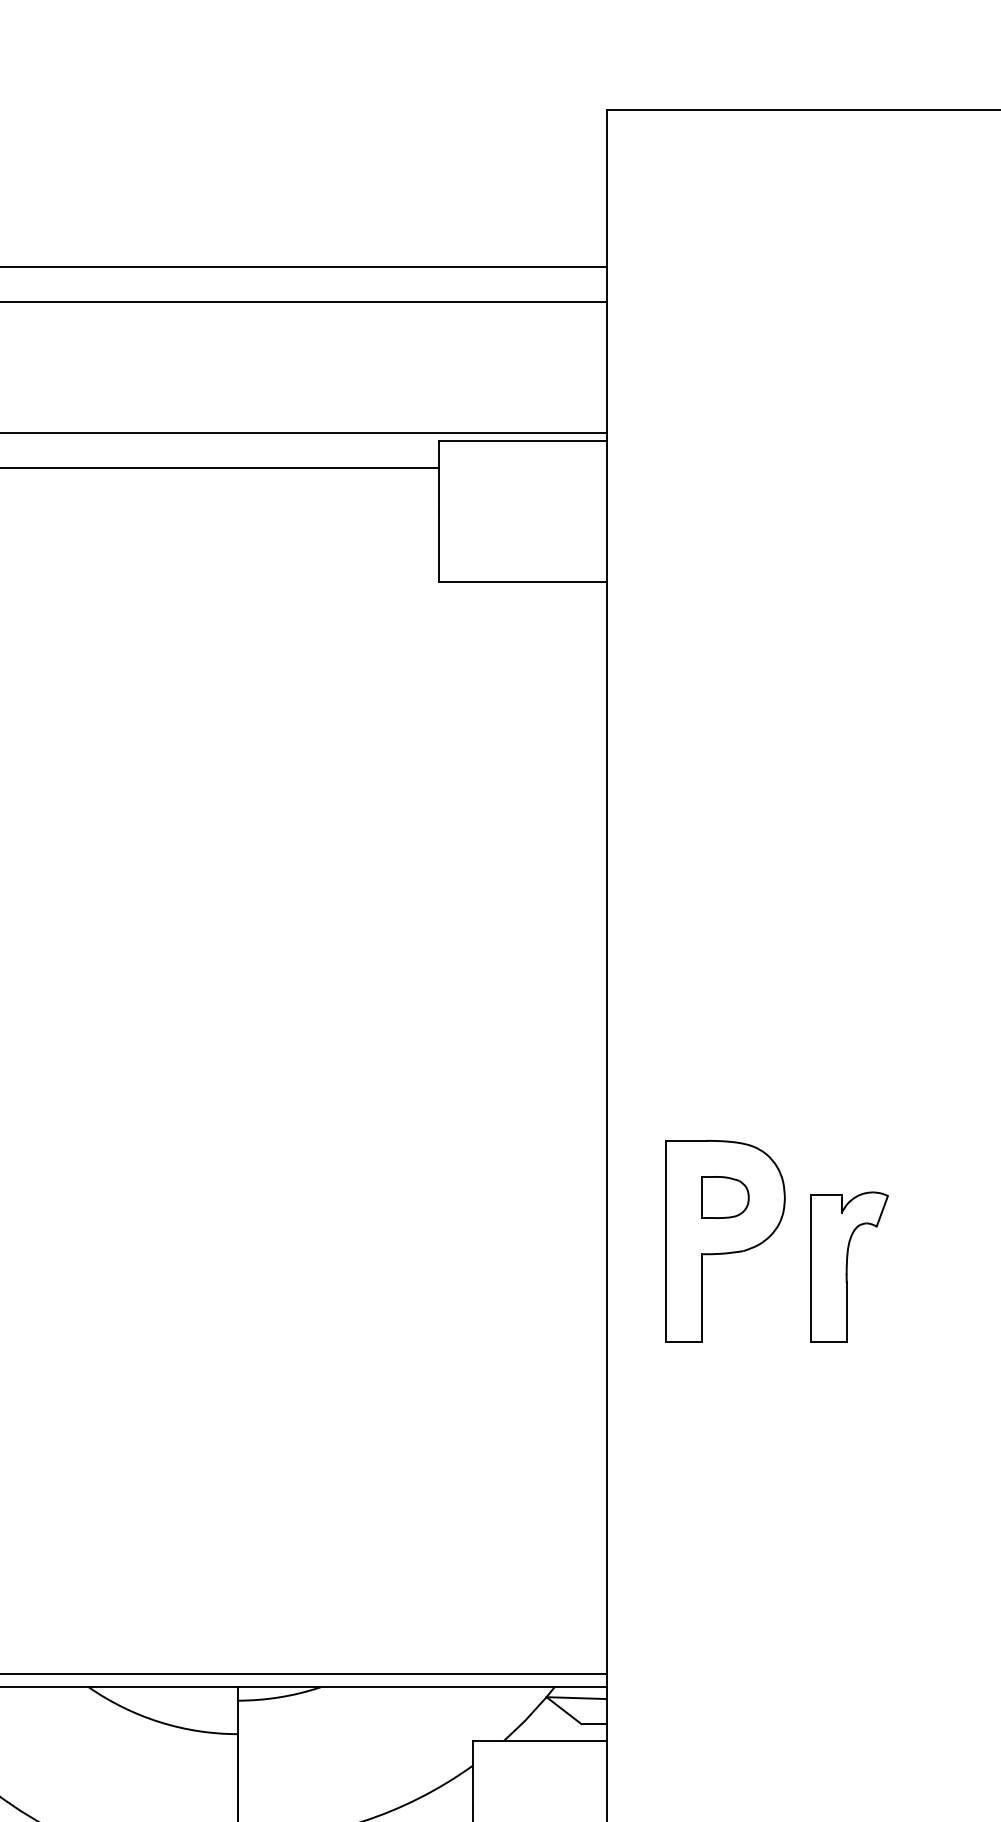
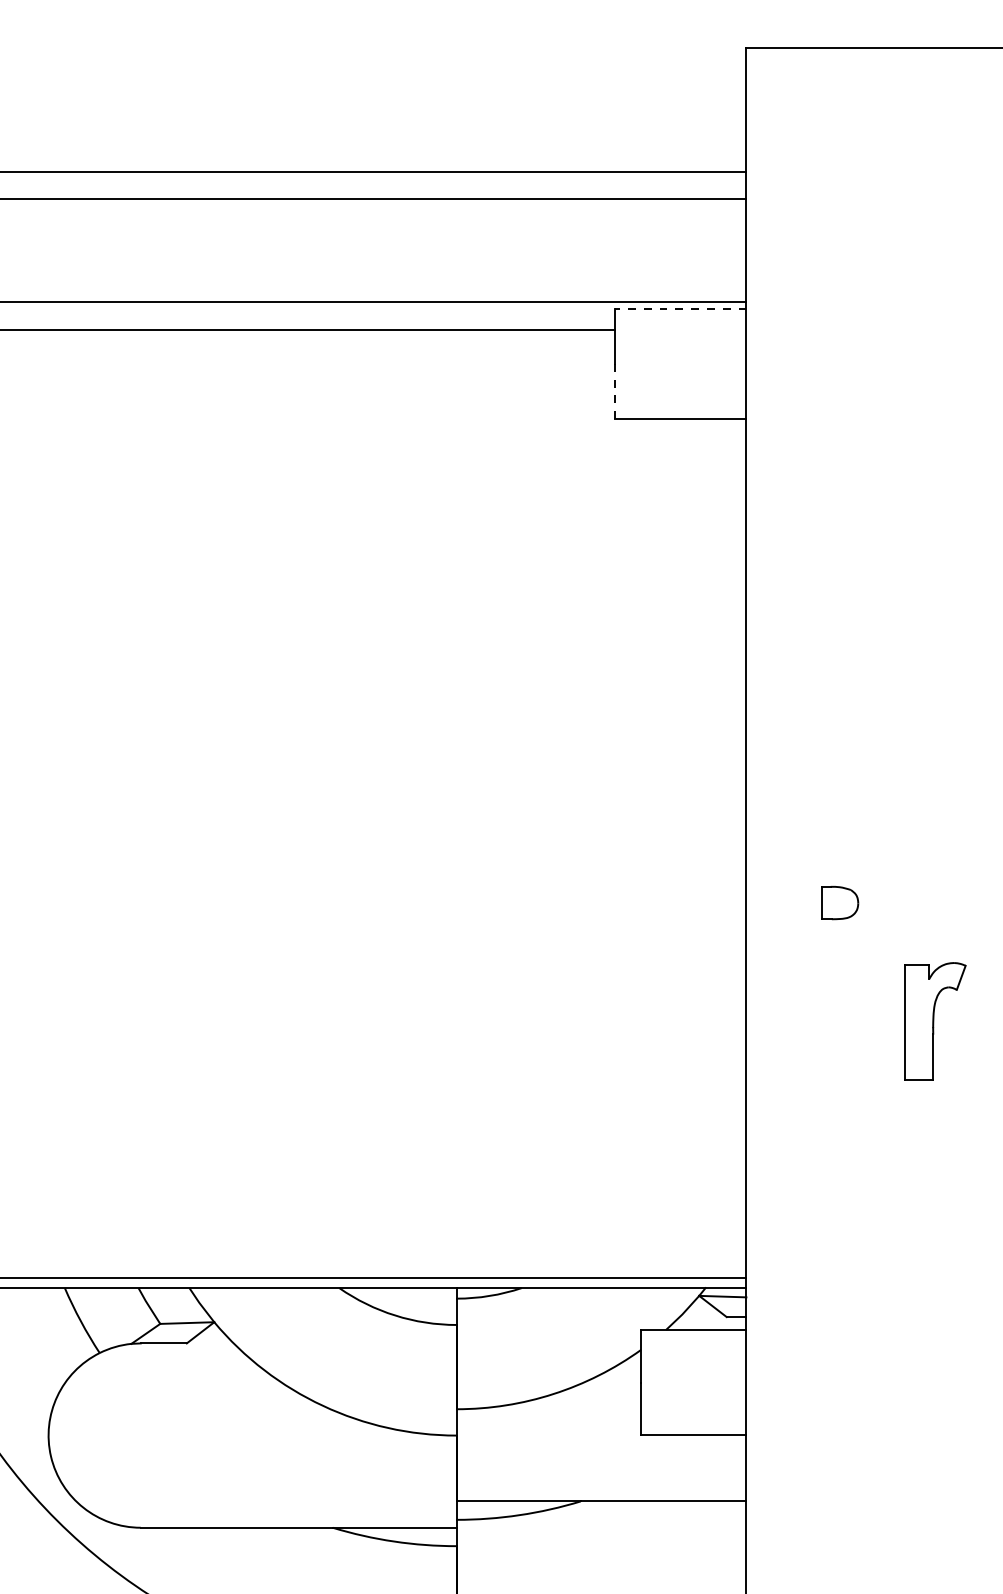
line: (522, 441) -> (680, 308), solid -> dashed
line: (438, 546) -> (614, 391), solid -> dashed
part: (724, 1240) -> (839, 936), removed
part: (849, 1266) -> (935, 1021), moved

